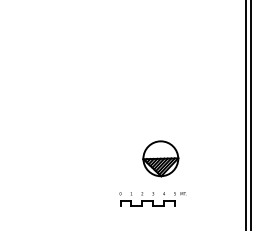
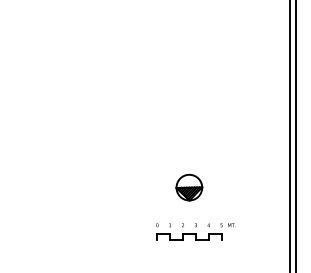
part: (160, 158) -> (189, 187), size x0.62
part: (152, 199) -> (195, 232), moved

